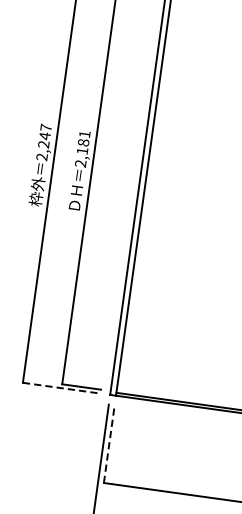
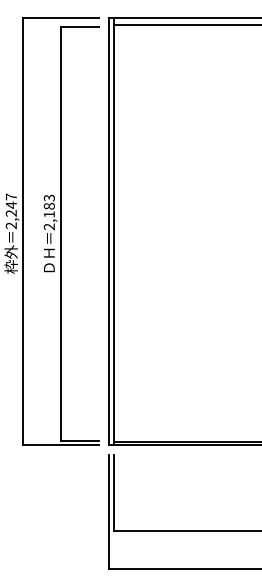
text: (83, 133) -> (48, 197), 2,181 -> 2,183
line: (62, 388) -> (61, 445), dashed -> solid
line: (109, 443) -> (114, 492), dashed -> solid

